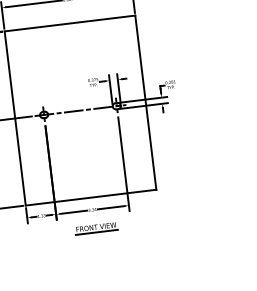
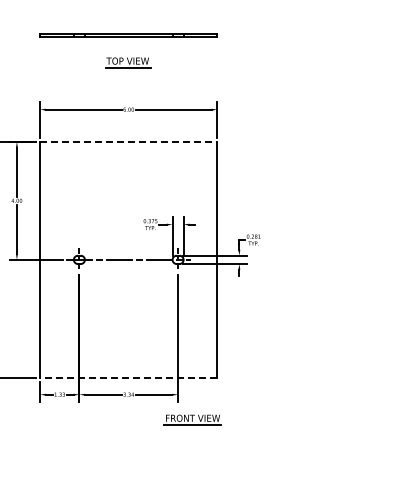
line: (69, 23) -> (128, 141), solid -> dashed
line: (90, 197) -> (128, 377), solid -> dashed
part: (96, 228) -> (192, 419), moved

